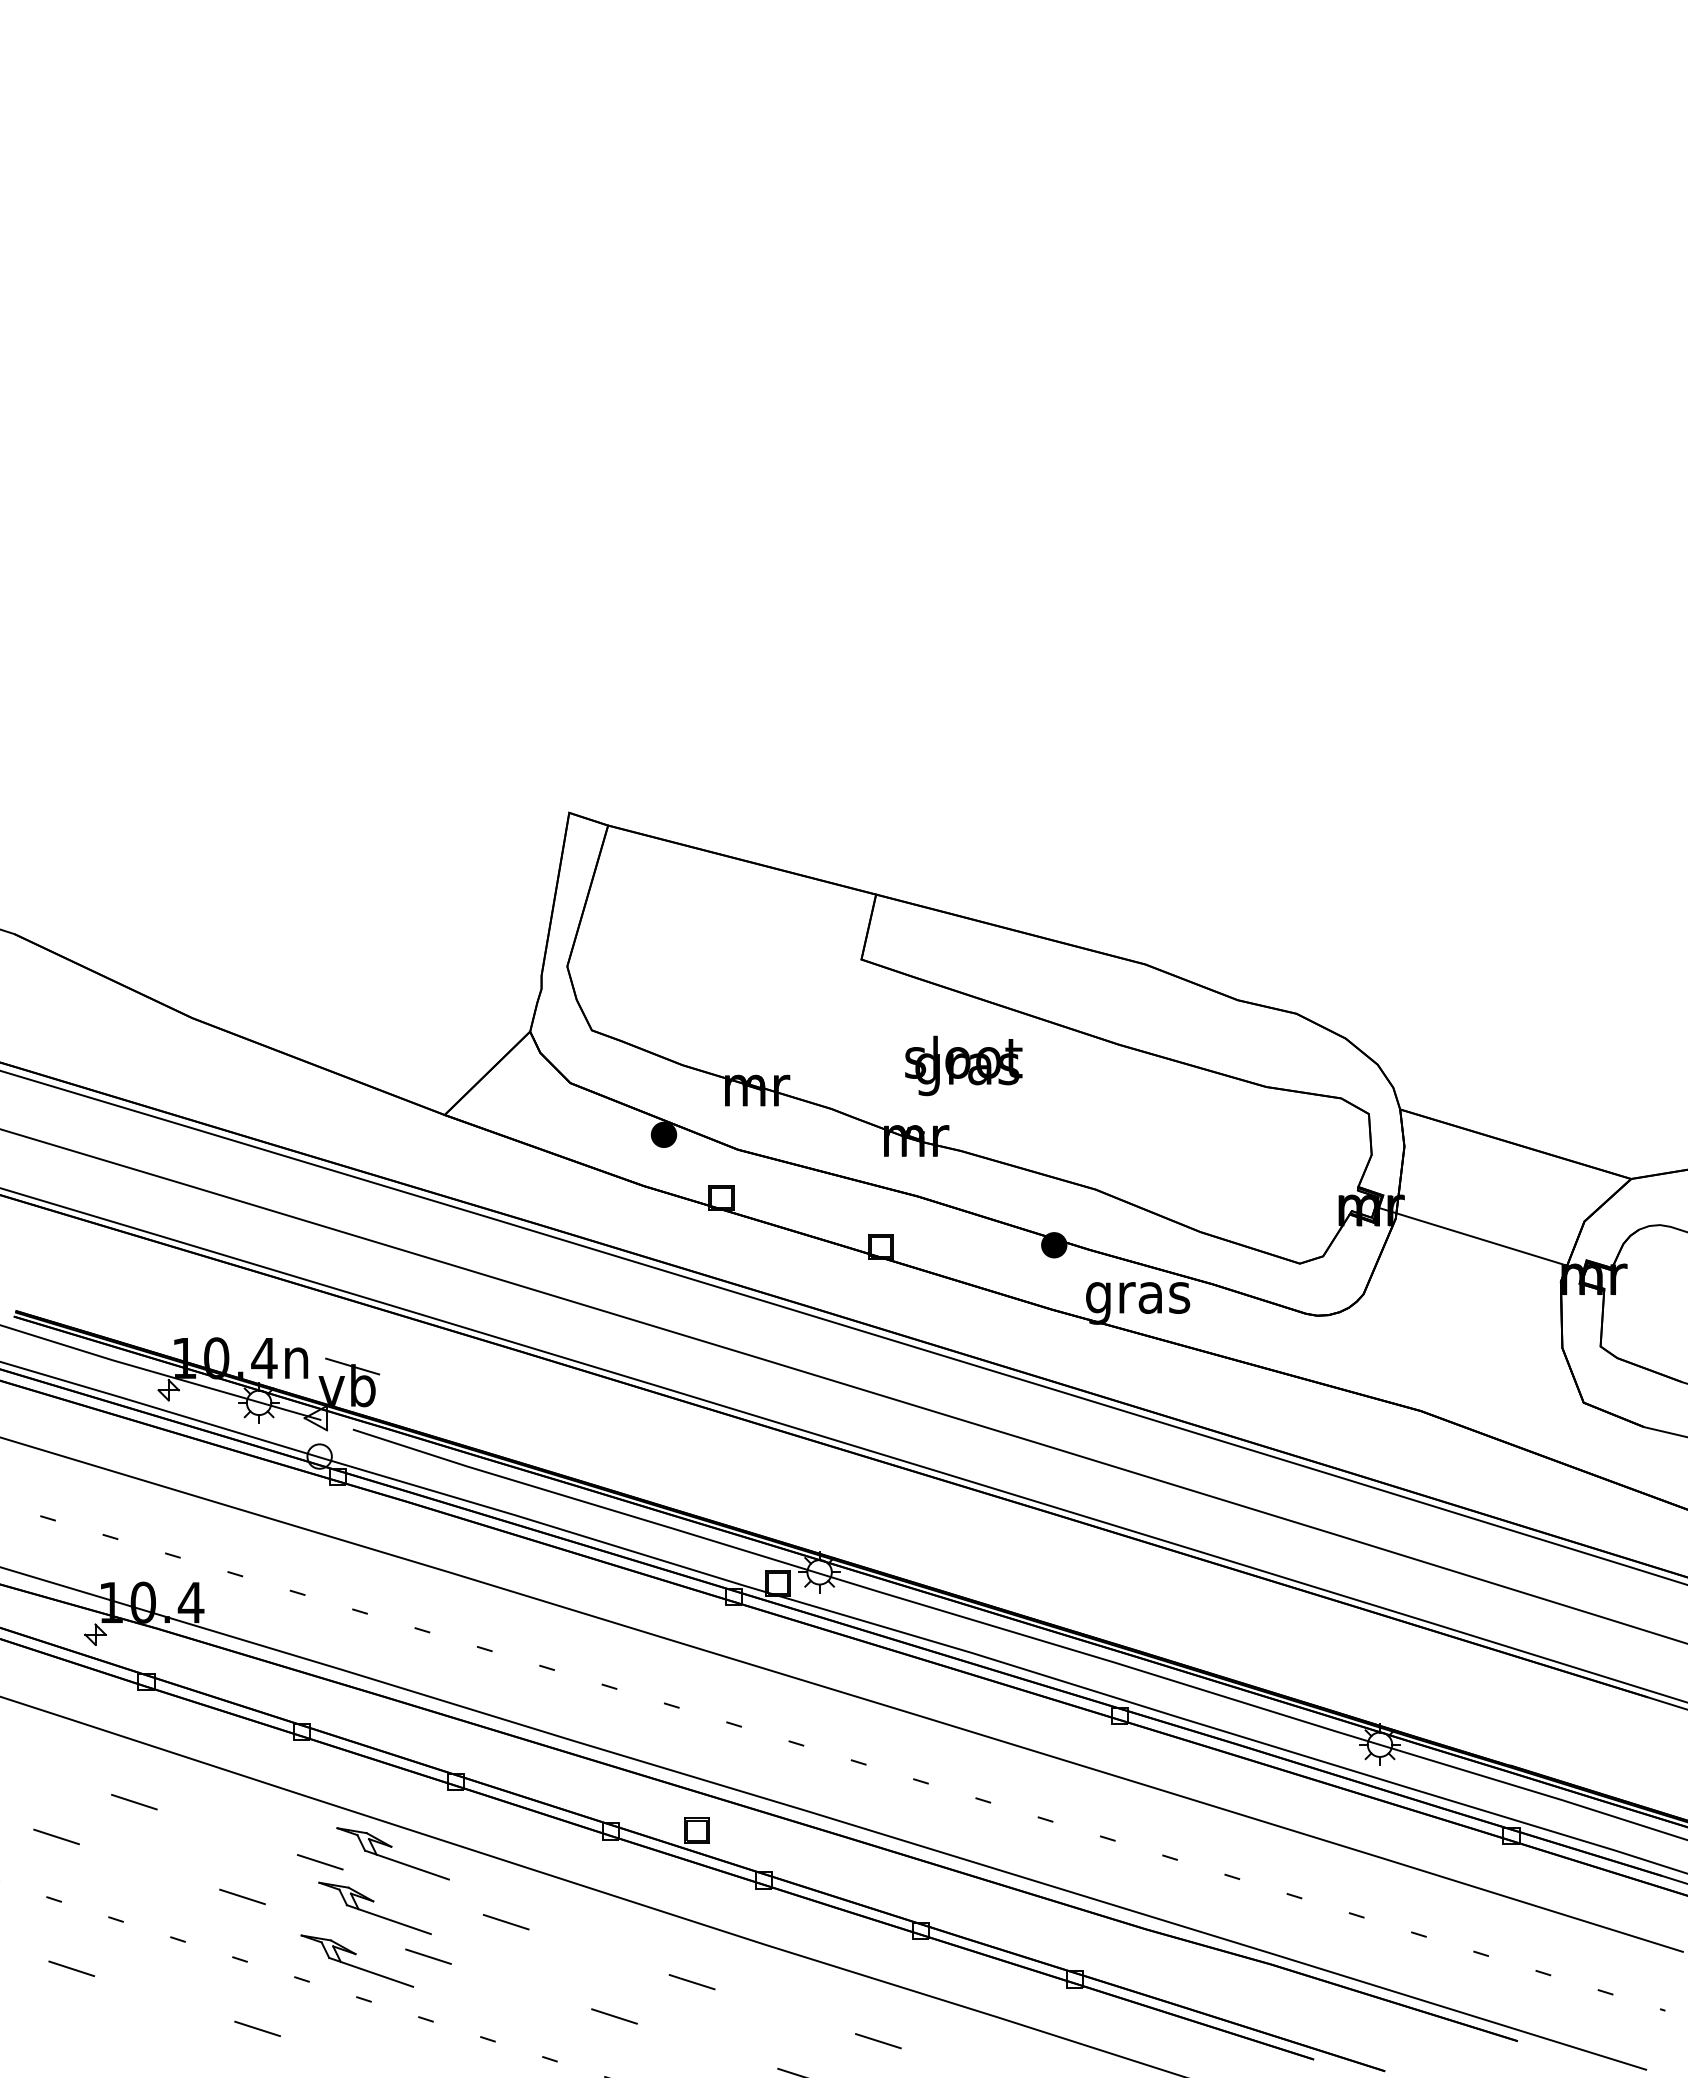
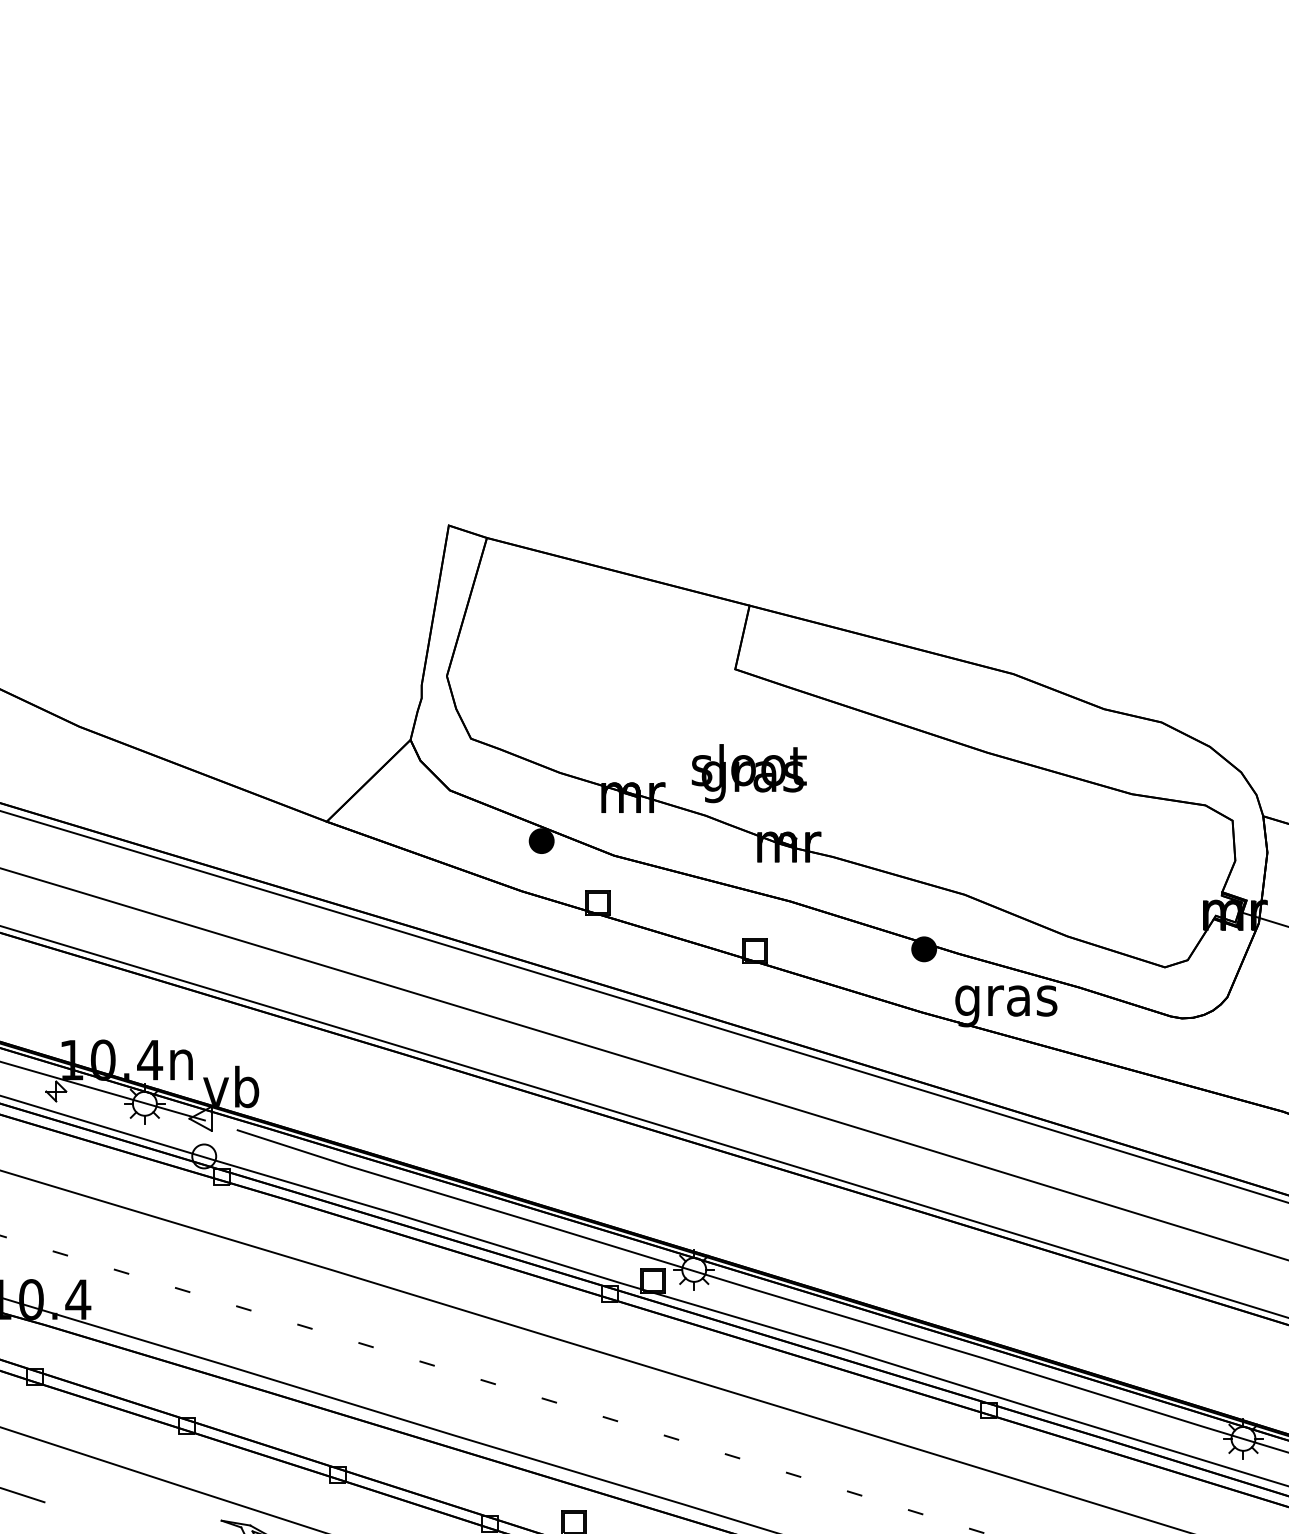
text: (963, 1065) -> (748, 773), moved
line: (352, 1366) -> (236, 1068), removed

